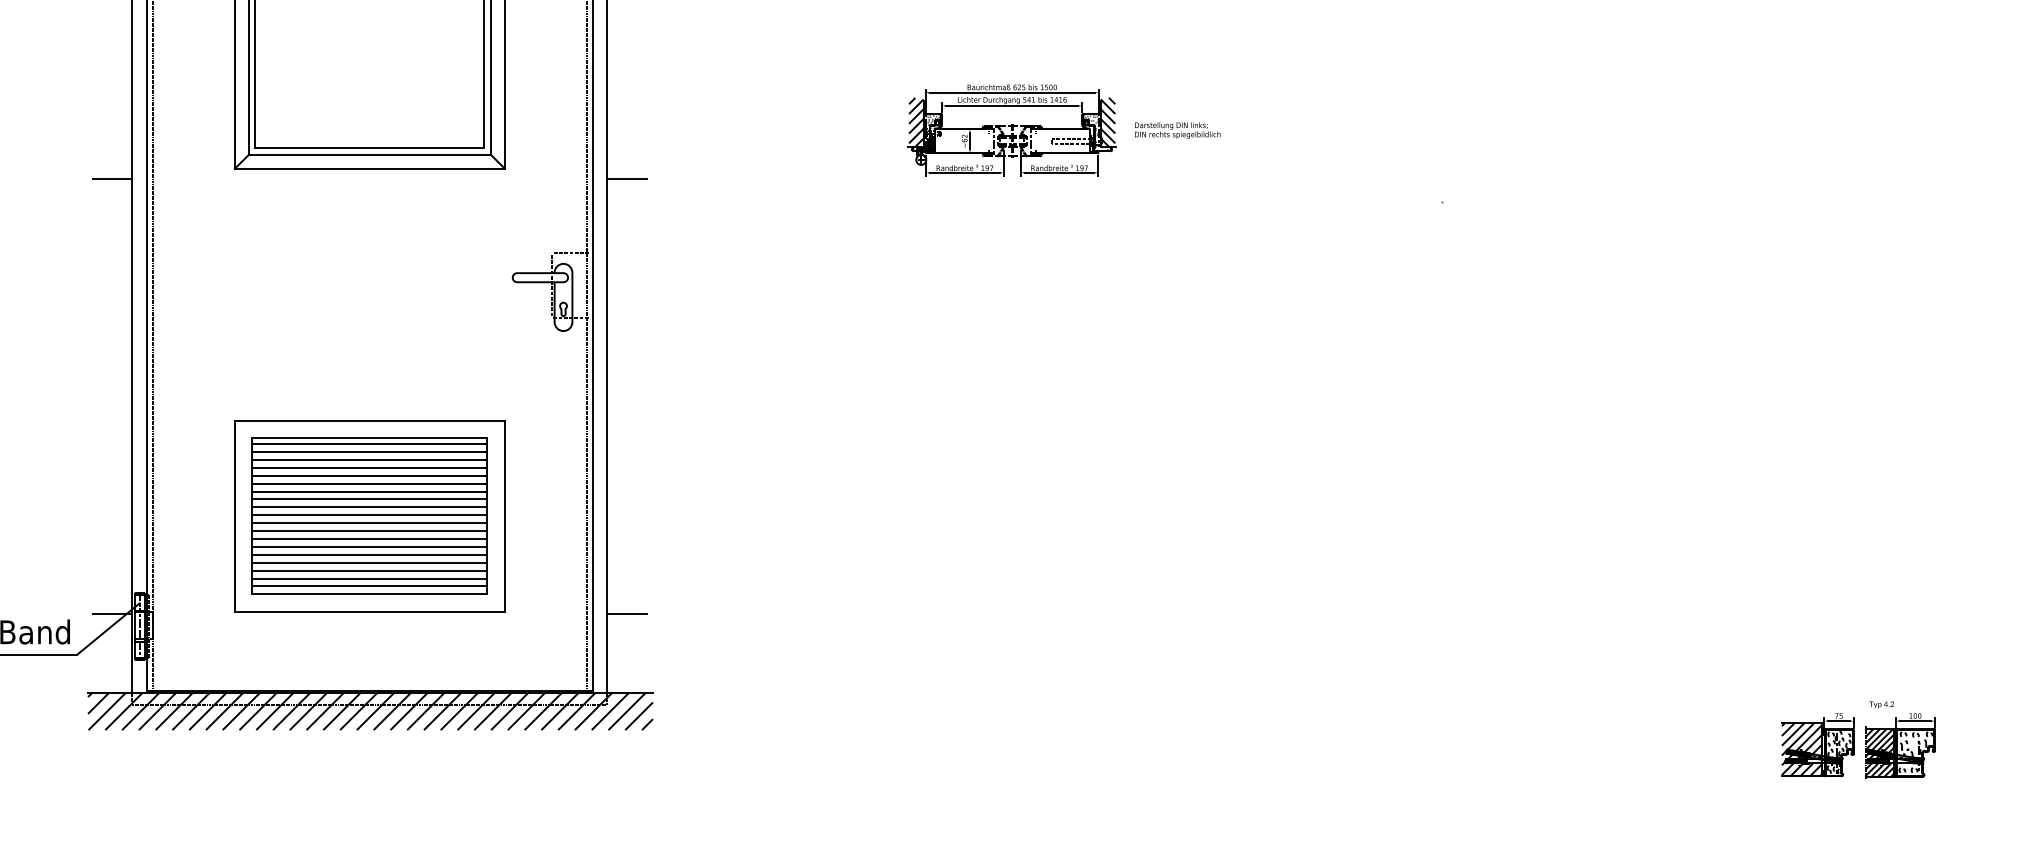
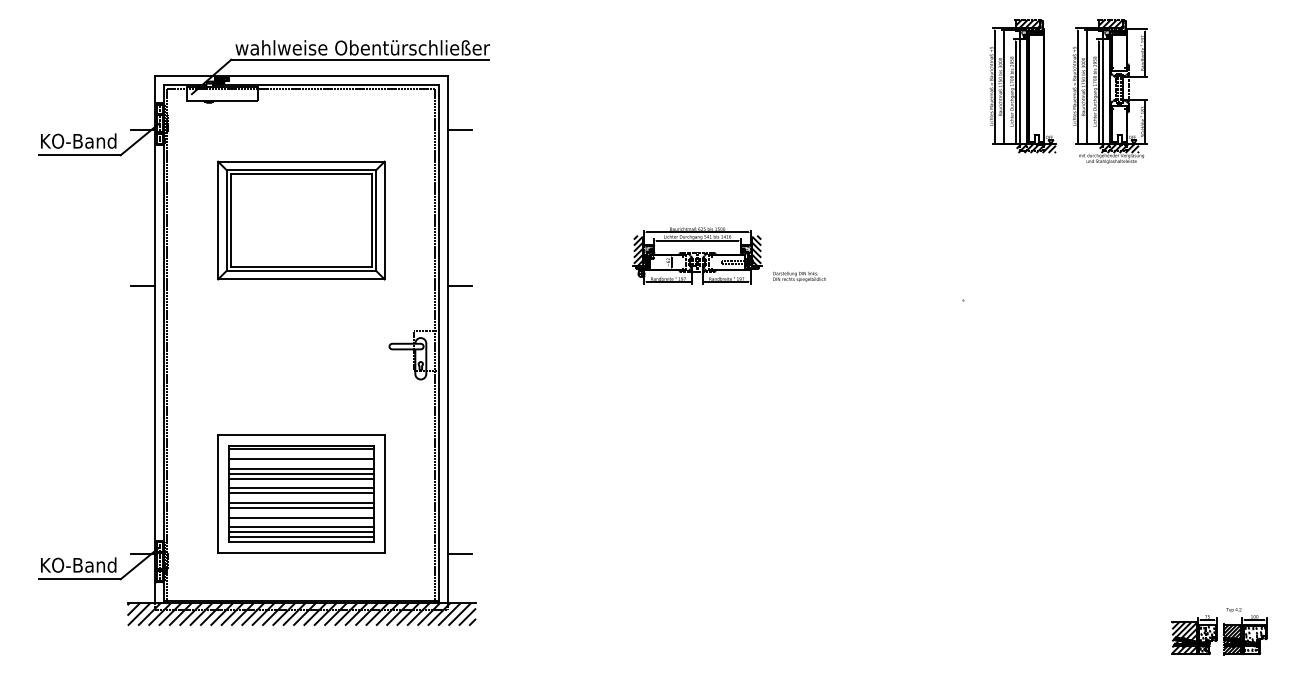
text: (1177, 130) -> (799, 276), moved
line: (368, 452) -> (300, 454), removed
line: (368, 467) -> (300, 463), removed
line: (368, 499) -> (300, 483), removed
line: (368, 523) -> (300, 498), removed
line: (368, 546) -> (300, 512), removed
line: (368, 562) -> (300, 522), removed

